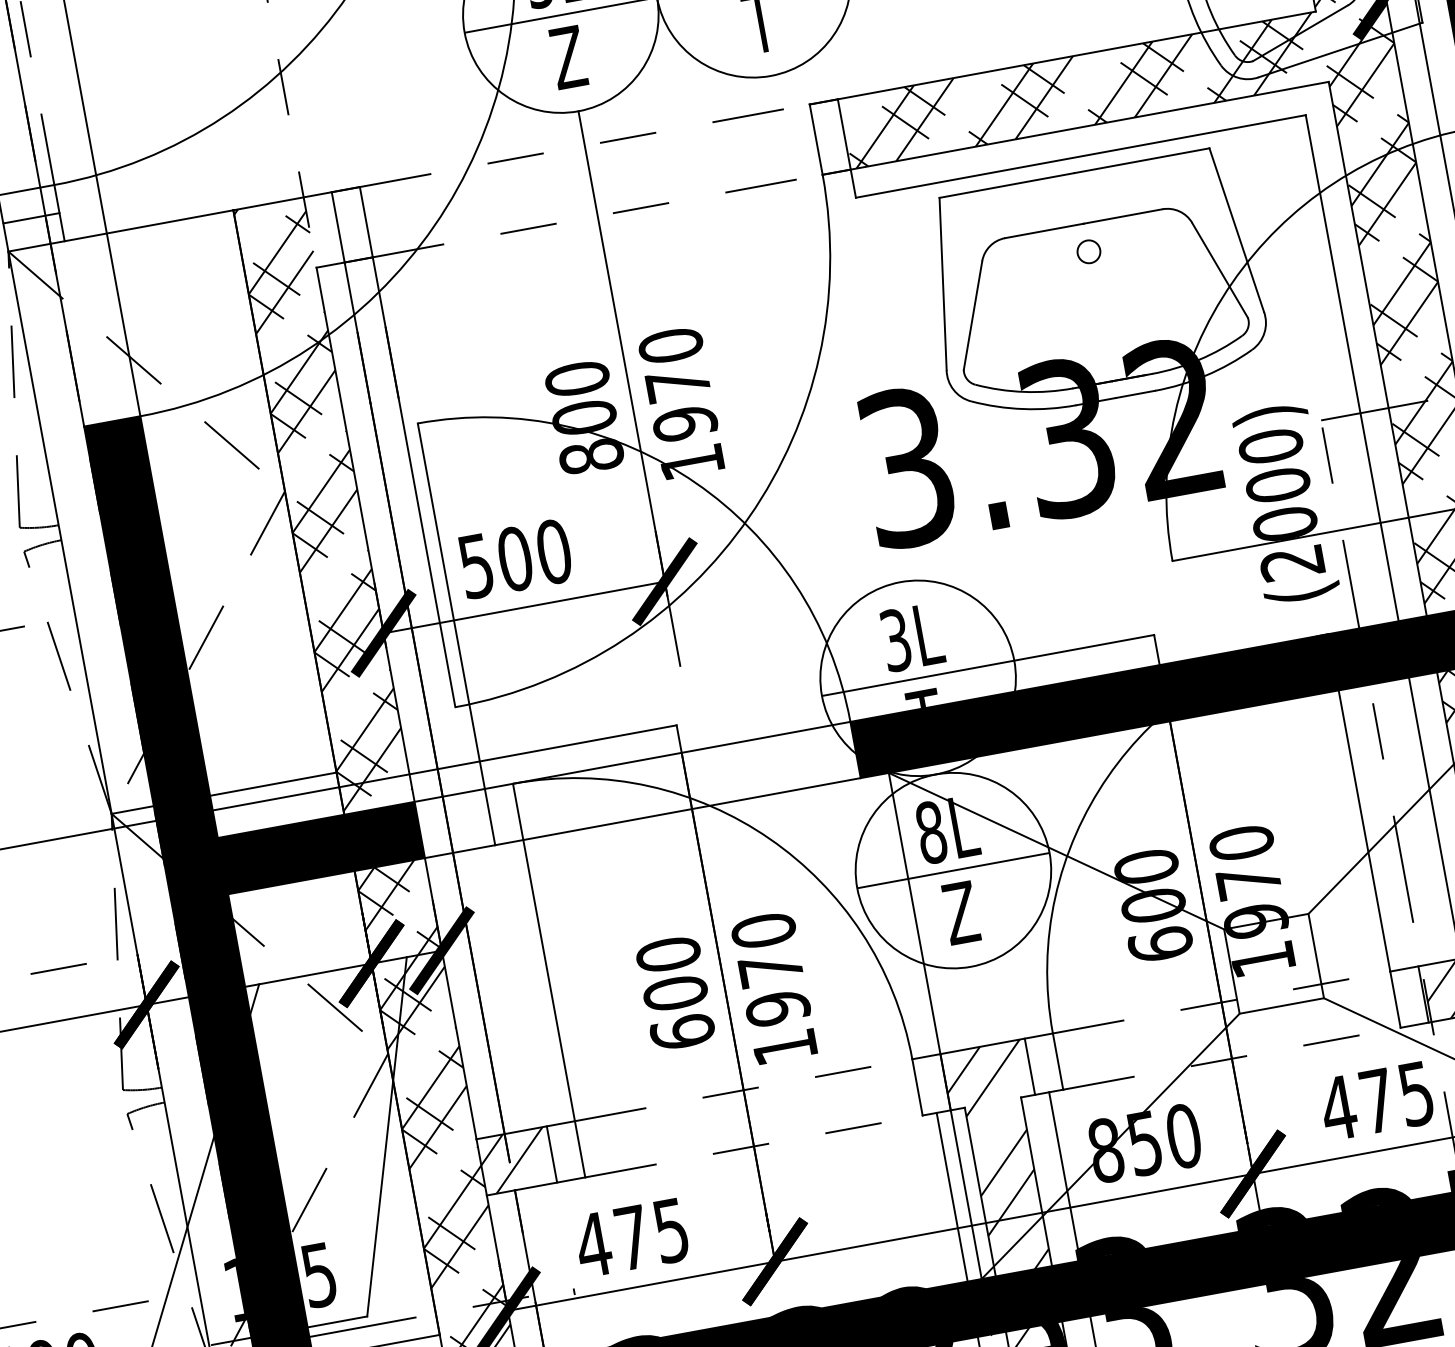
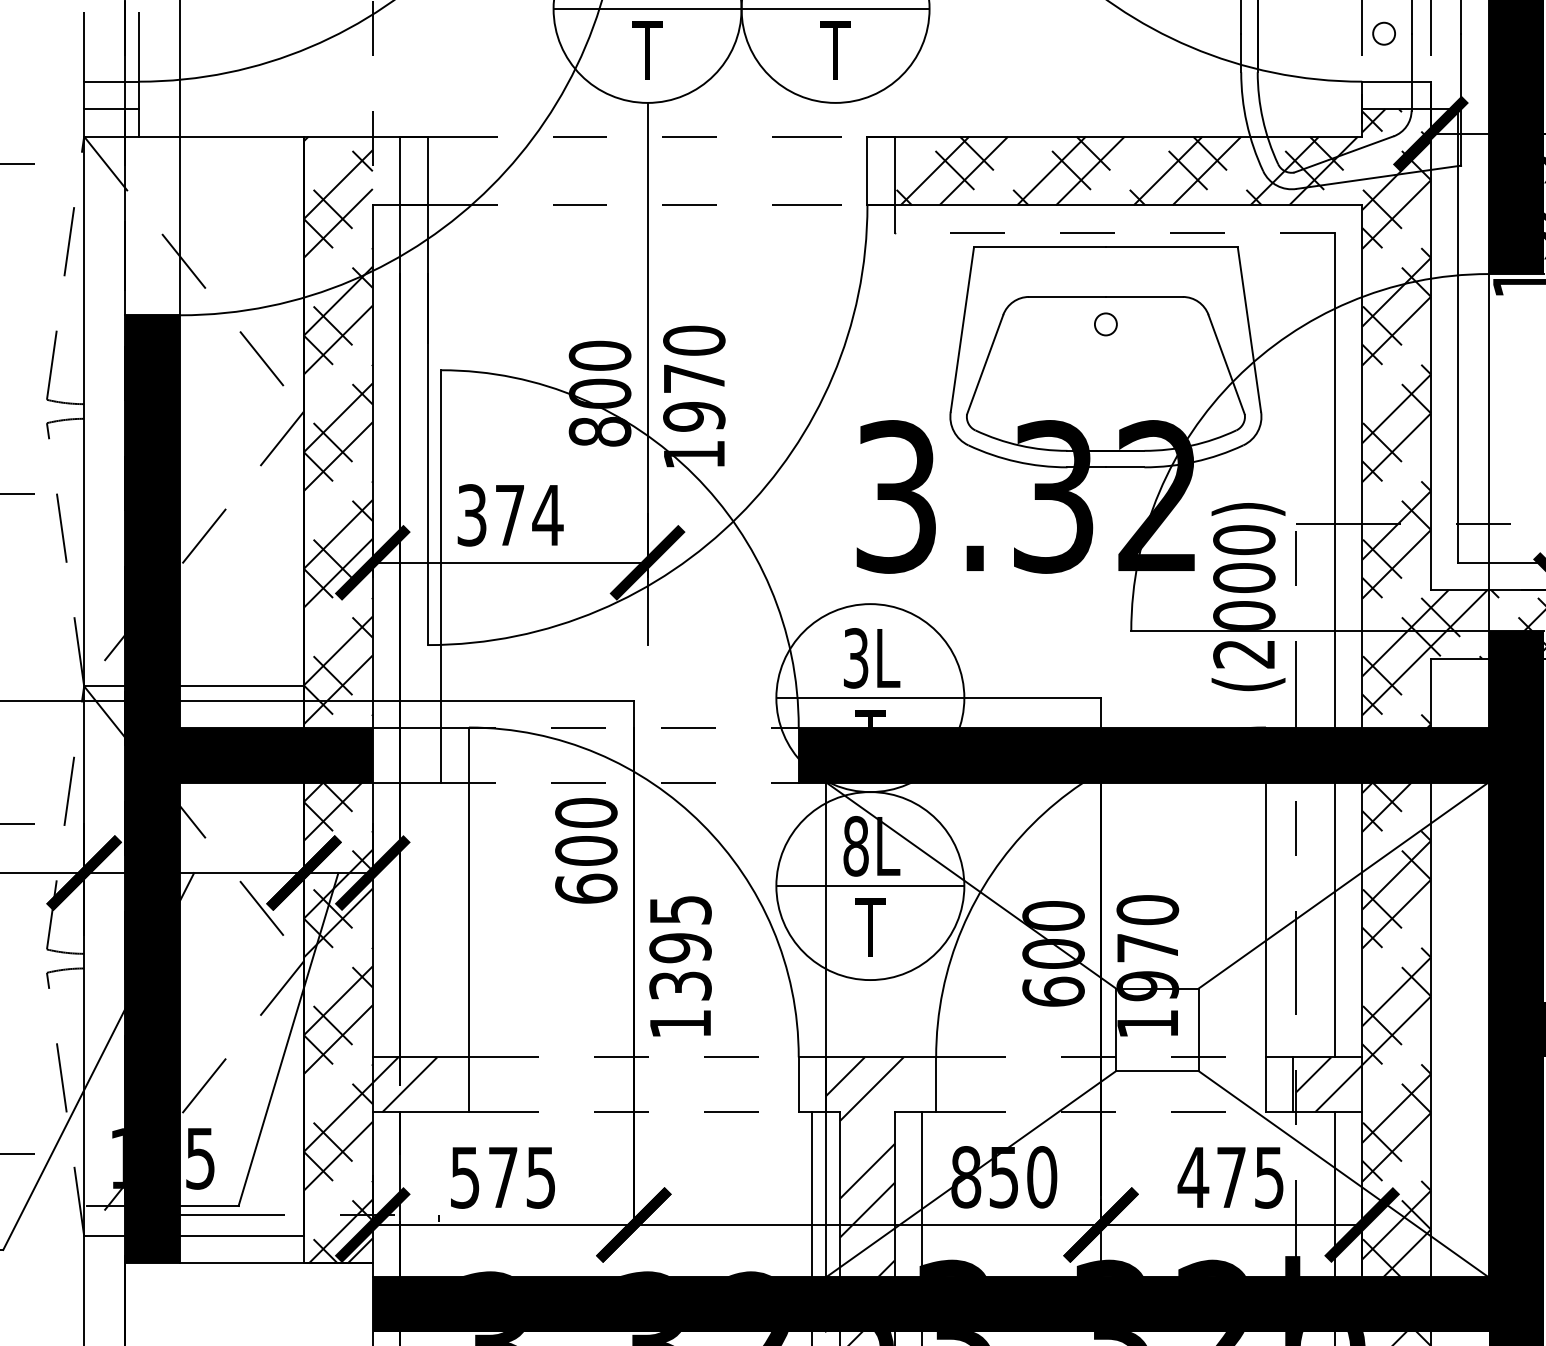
text: (568, 57) -> (647, 50), Z -> T
line: (1080, 156) -> (1114, 232), solid -> dashed
text: (515, 559) -> (510, 515), 500 -> 374
line: (668, 755) -> (620, 727), solid -> dashed
line: (678, 811) -> (620, 782), solid -> dashed
text: (961, 912) -> (870, 927), Z -> T
text: (770, 970) -> (680, 948), 1970 -> 1395
text: (675, 992) -> (586, 850), moved
line: (1029, 1066) -> (908, 1084), removed
line: (551, 1154) -> (441, 1084), removed
text: (592, 1244) -> (464, 1177), 475 -> 575

